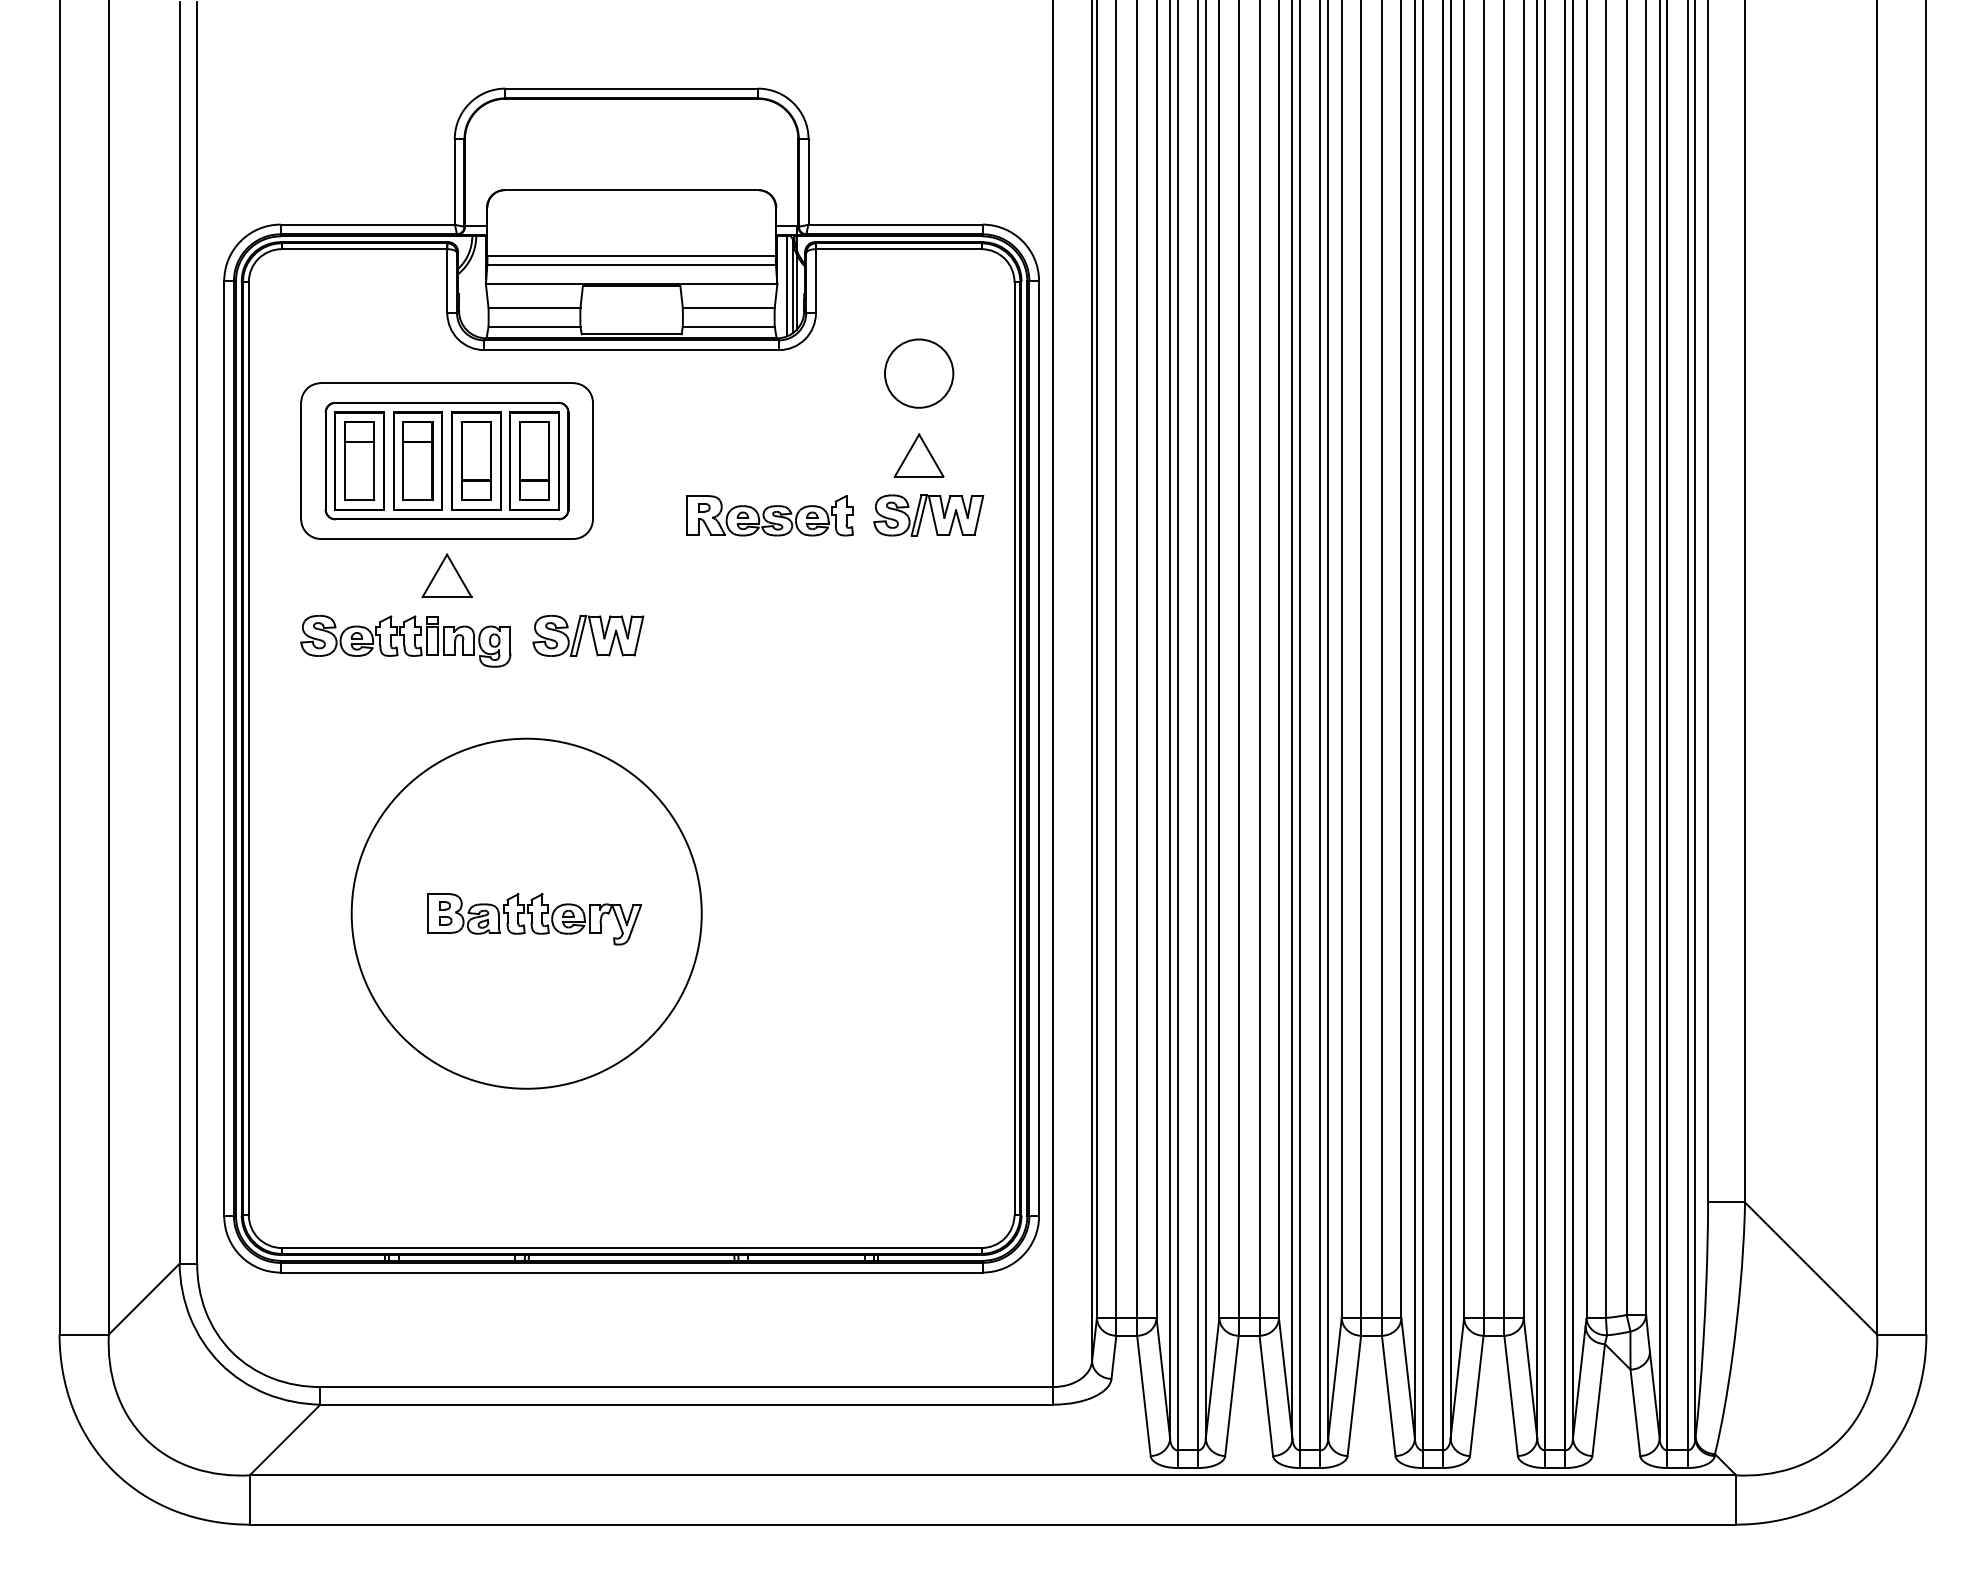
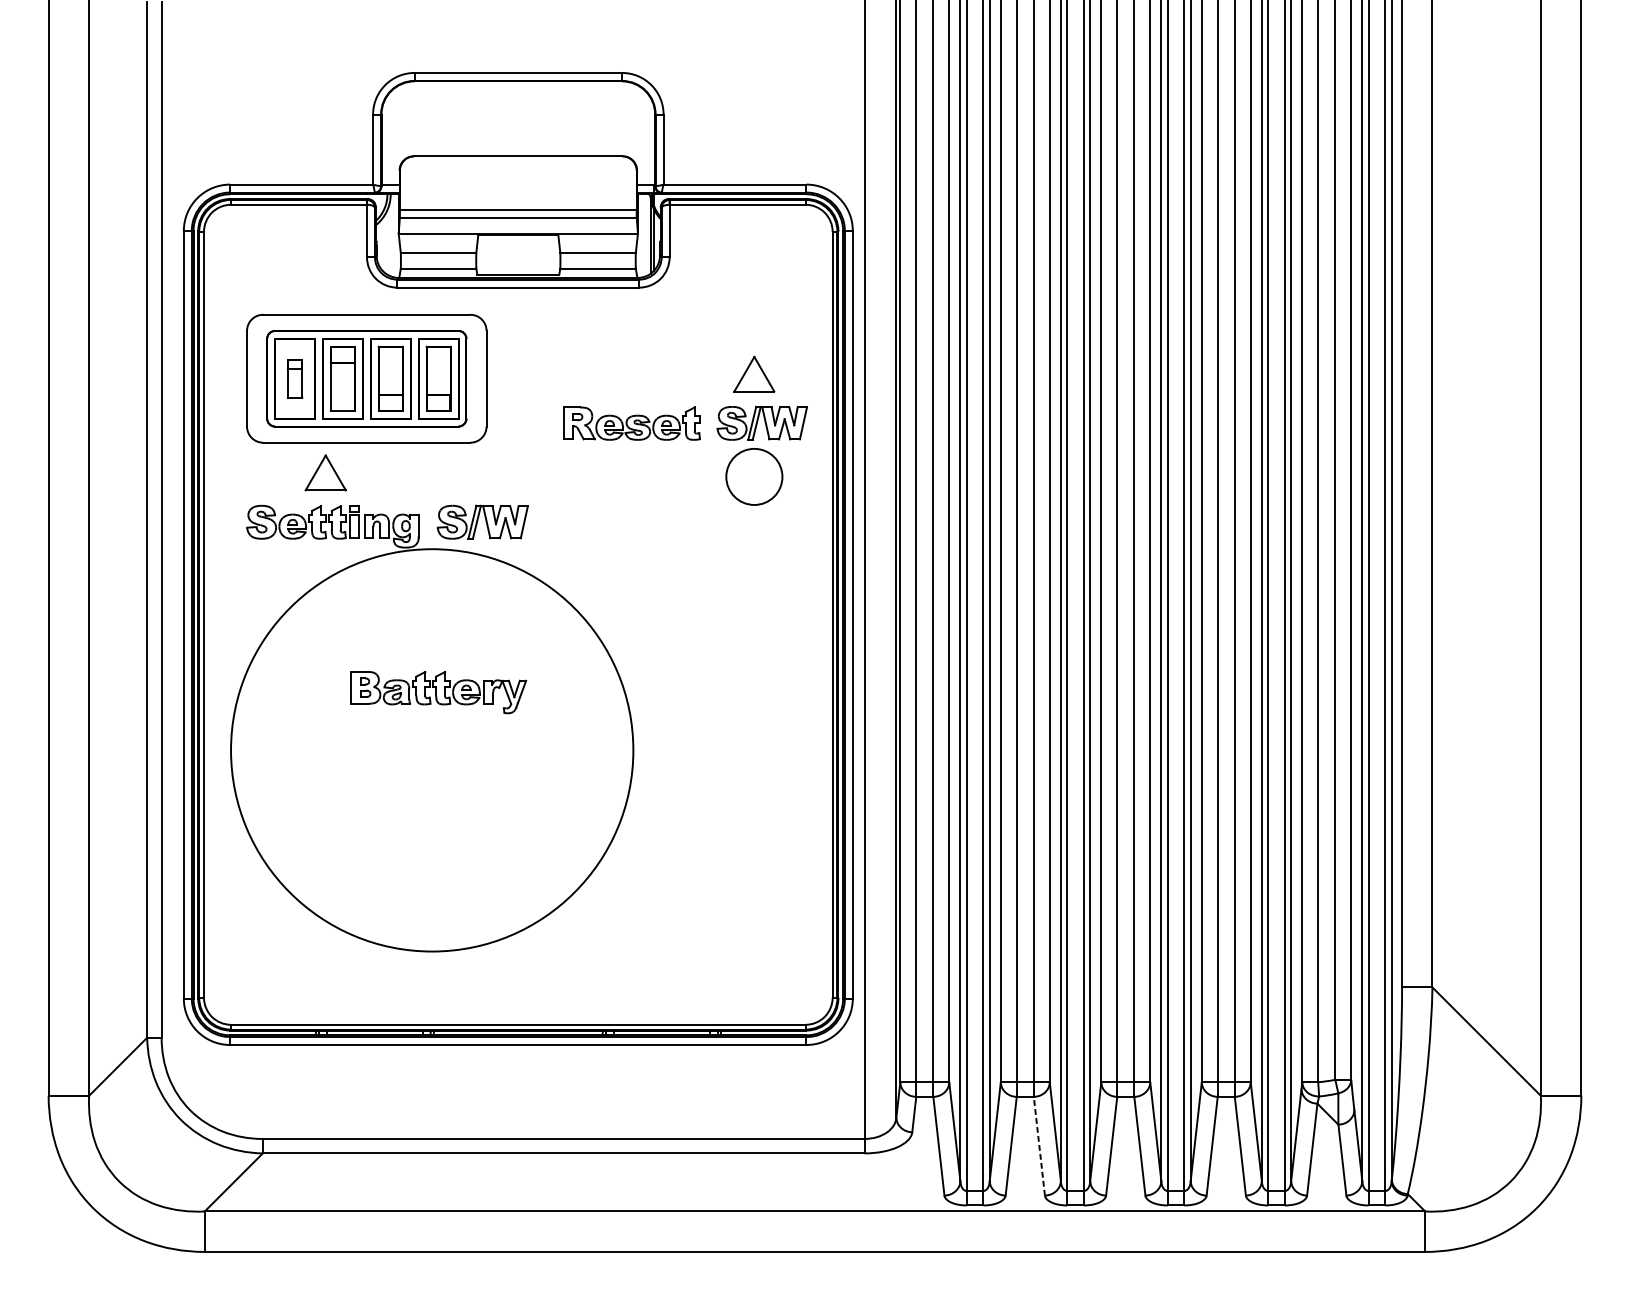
line: (787, 286) -> (646, 235), removed
circle: (919, 373) -> (754, 476), moved
part: (359, 460) -> (294, 378), size x0.6
part: (446, 575) -> (325, 472), moved
circle: (526, 913) -> (432, 750), size x1.4
part: (534, 919) -> (438, 692), moved
line: (1266, 1395) -> (1039, 1145), solid -> dashed

